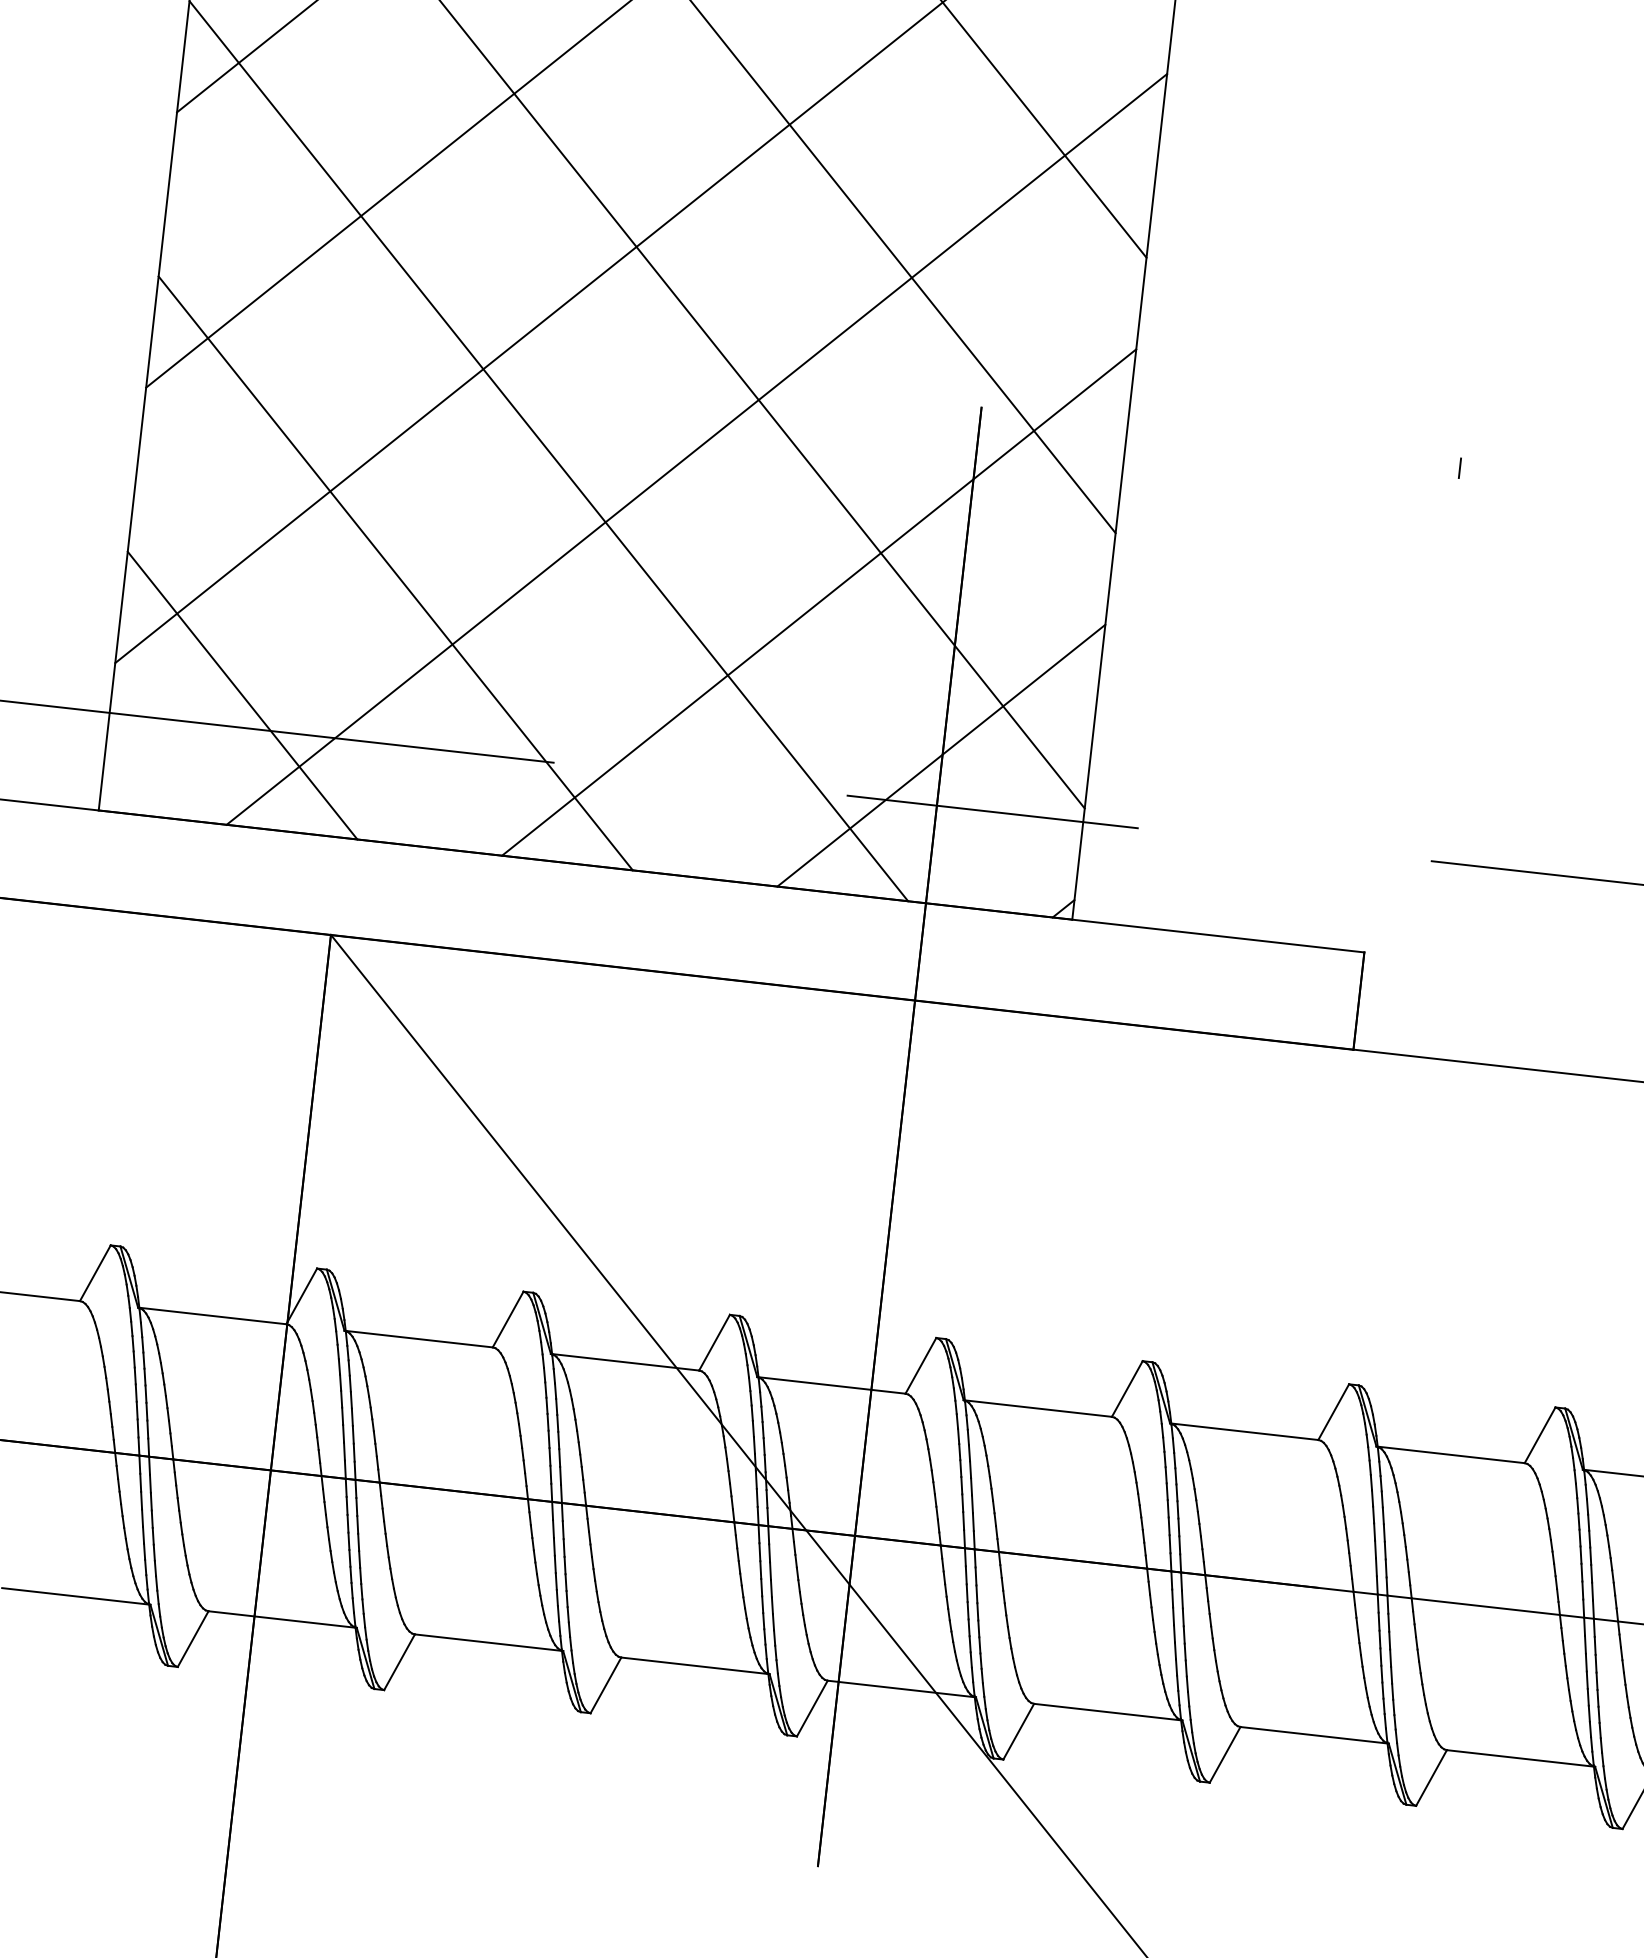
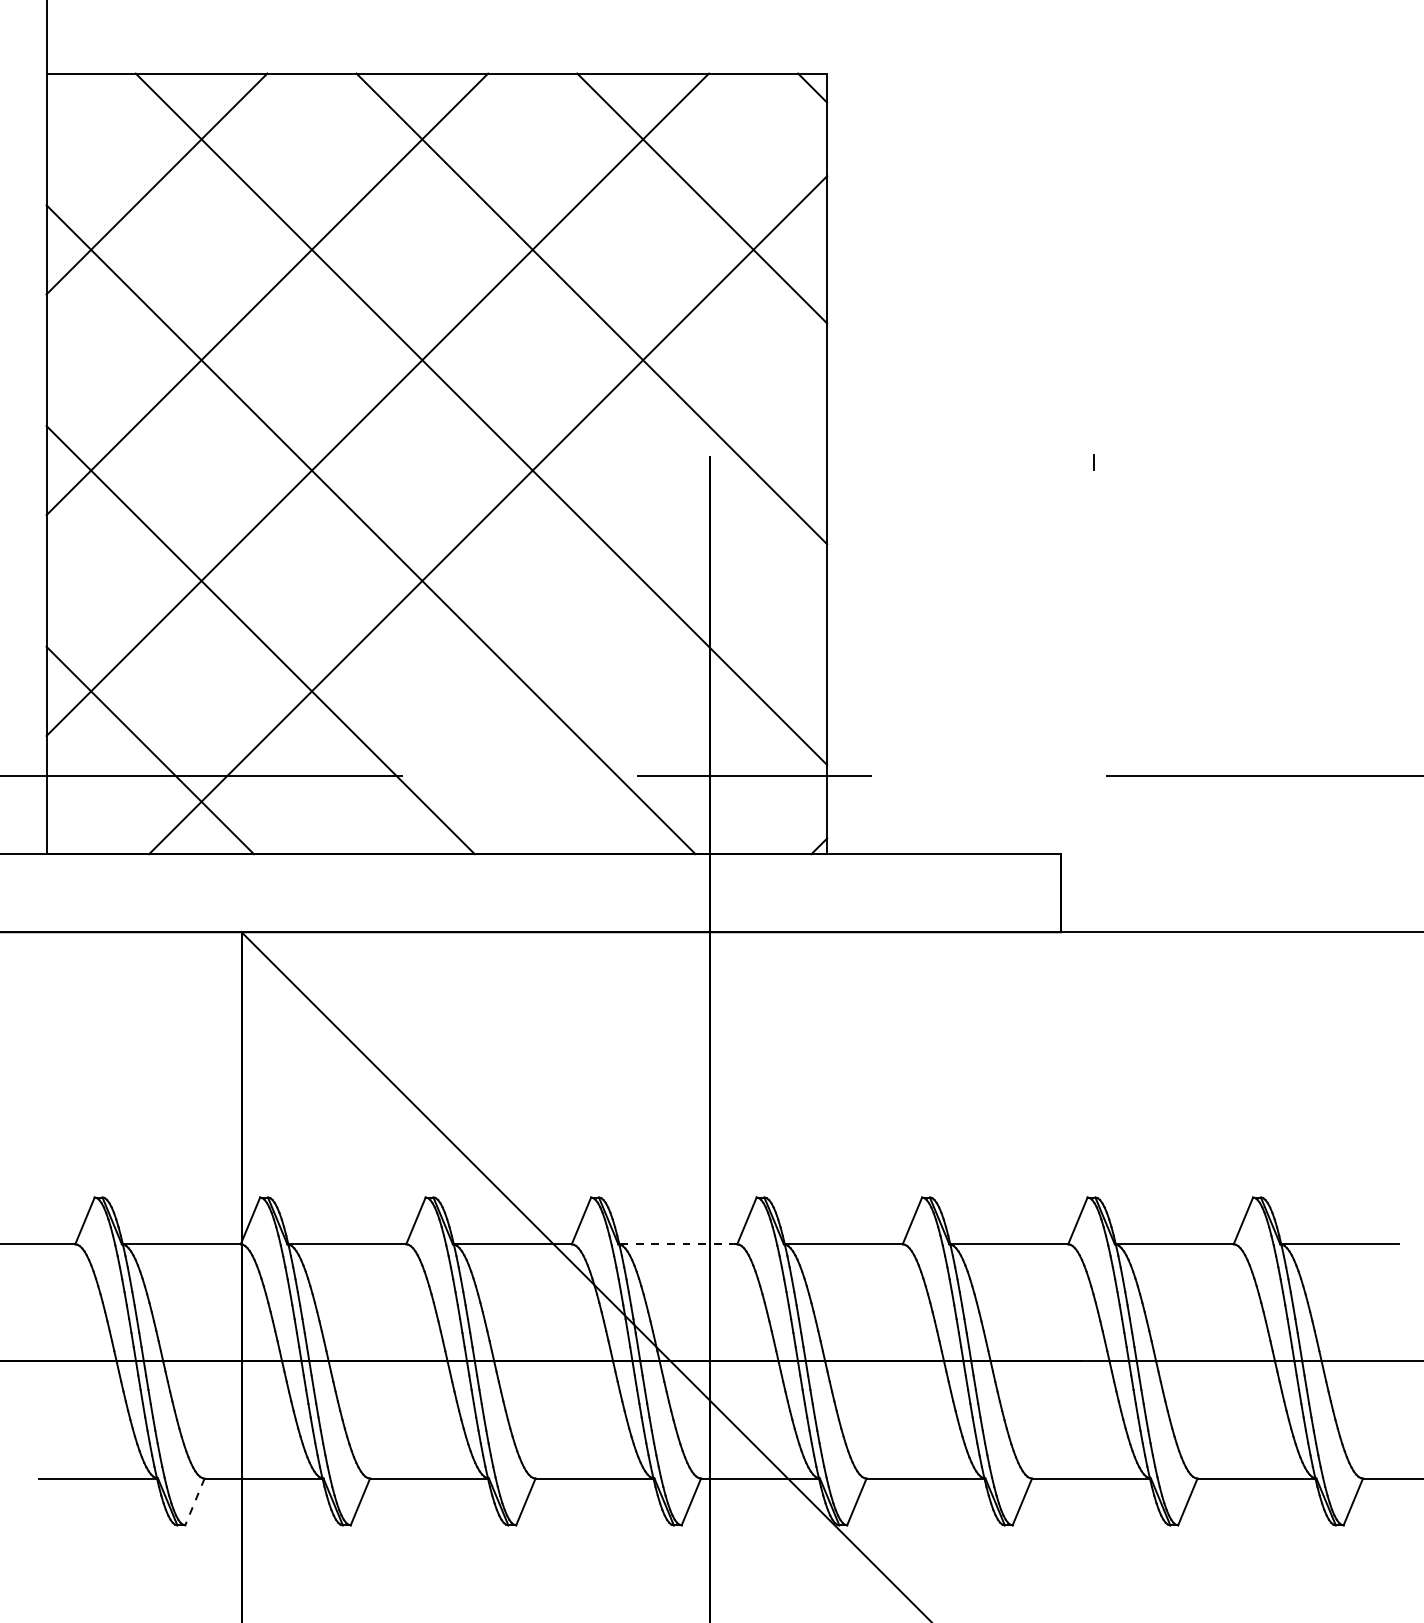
line: (819, 602) -> (598, 625), removed
line: (940, 755) -> (708, 735), removed
line: (831, 1385) -> (677, 1244), solid -> dashed
line: (192, 1639) -> (194, 1502), solid -> dashed

